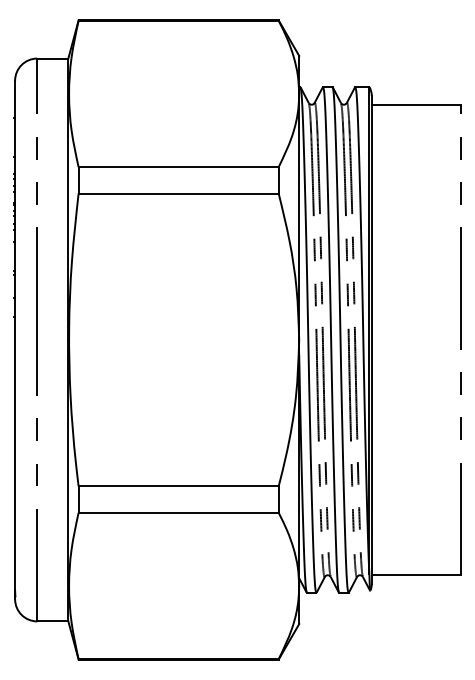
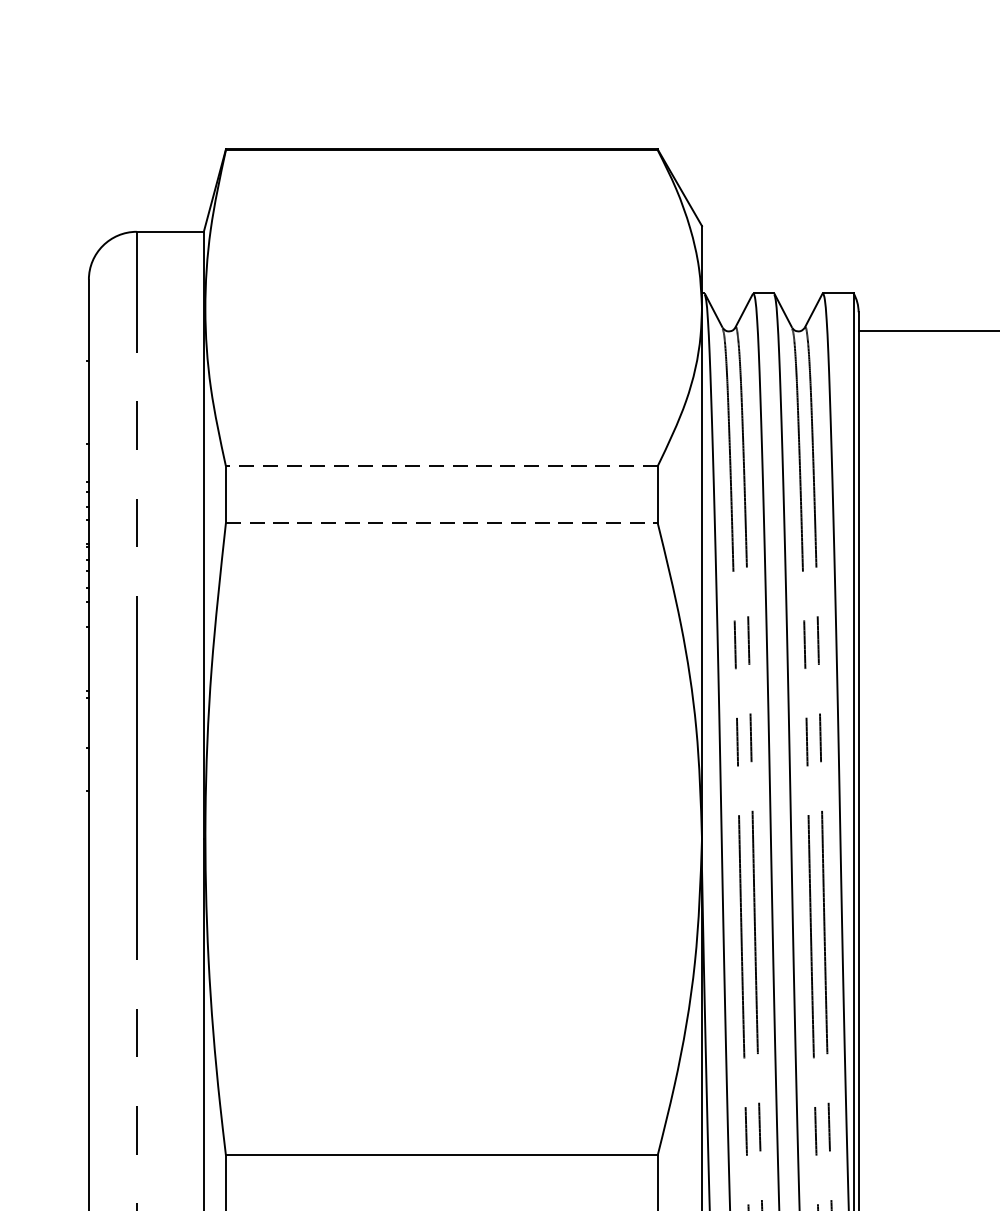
line: (178, 167) -> (441, 466), solid -> dashed
line: (179, 193) -> (443, 523), solid -> dashed

